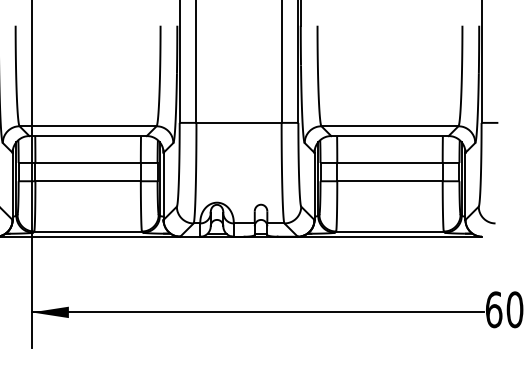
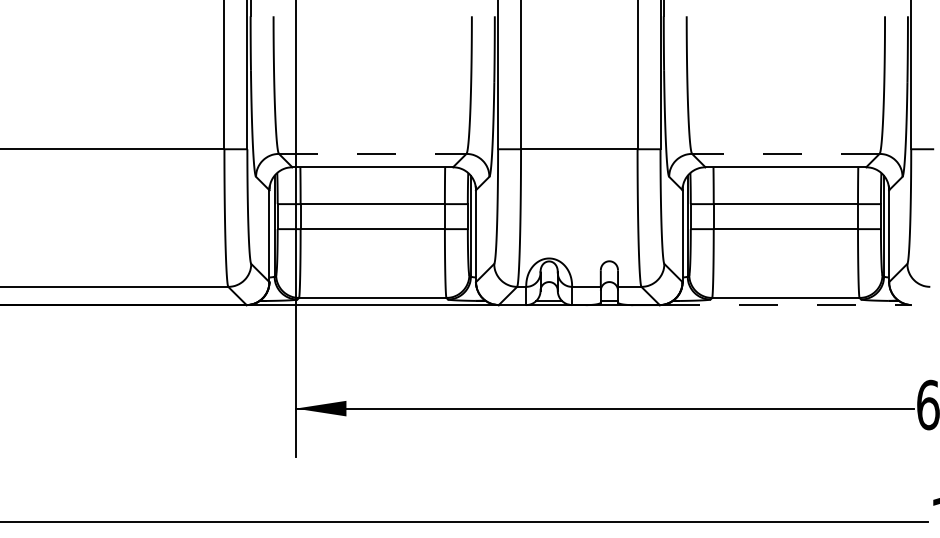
line: (87, 125) -> (372, 153), solid -> dashed
line: (389, 125) -> (785, 153), solid -> dashed
line: (390, 237) -> (786, 305), solid -> dashed

